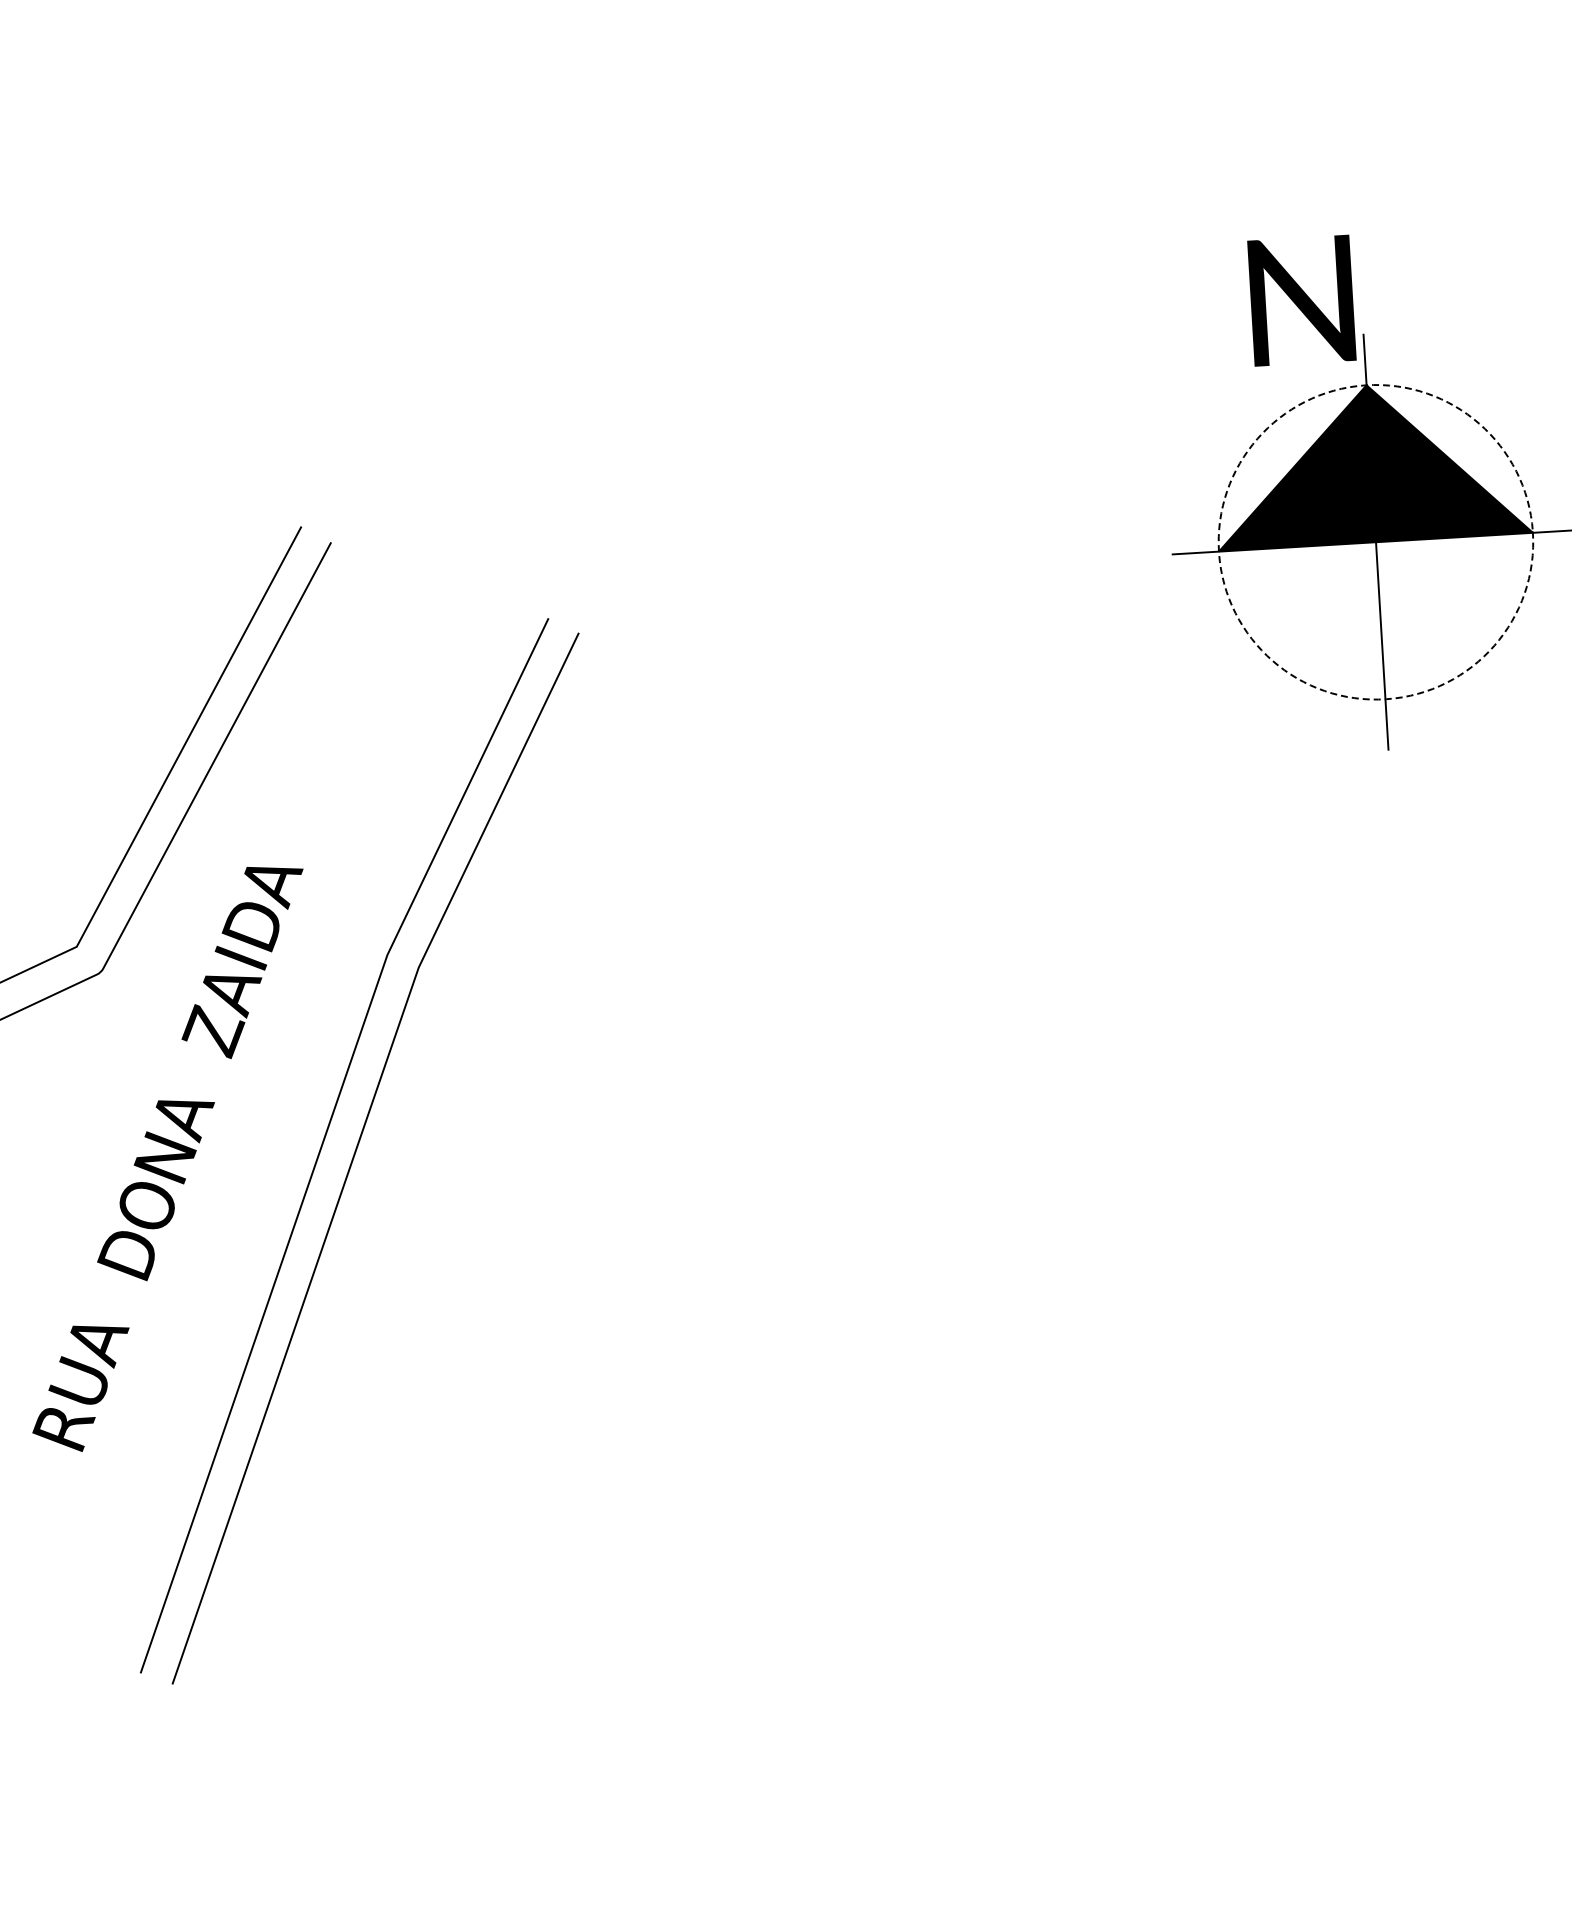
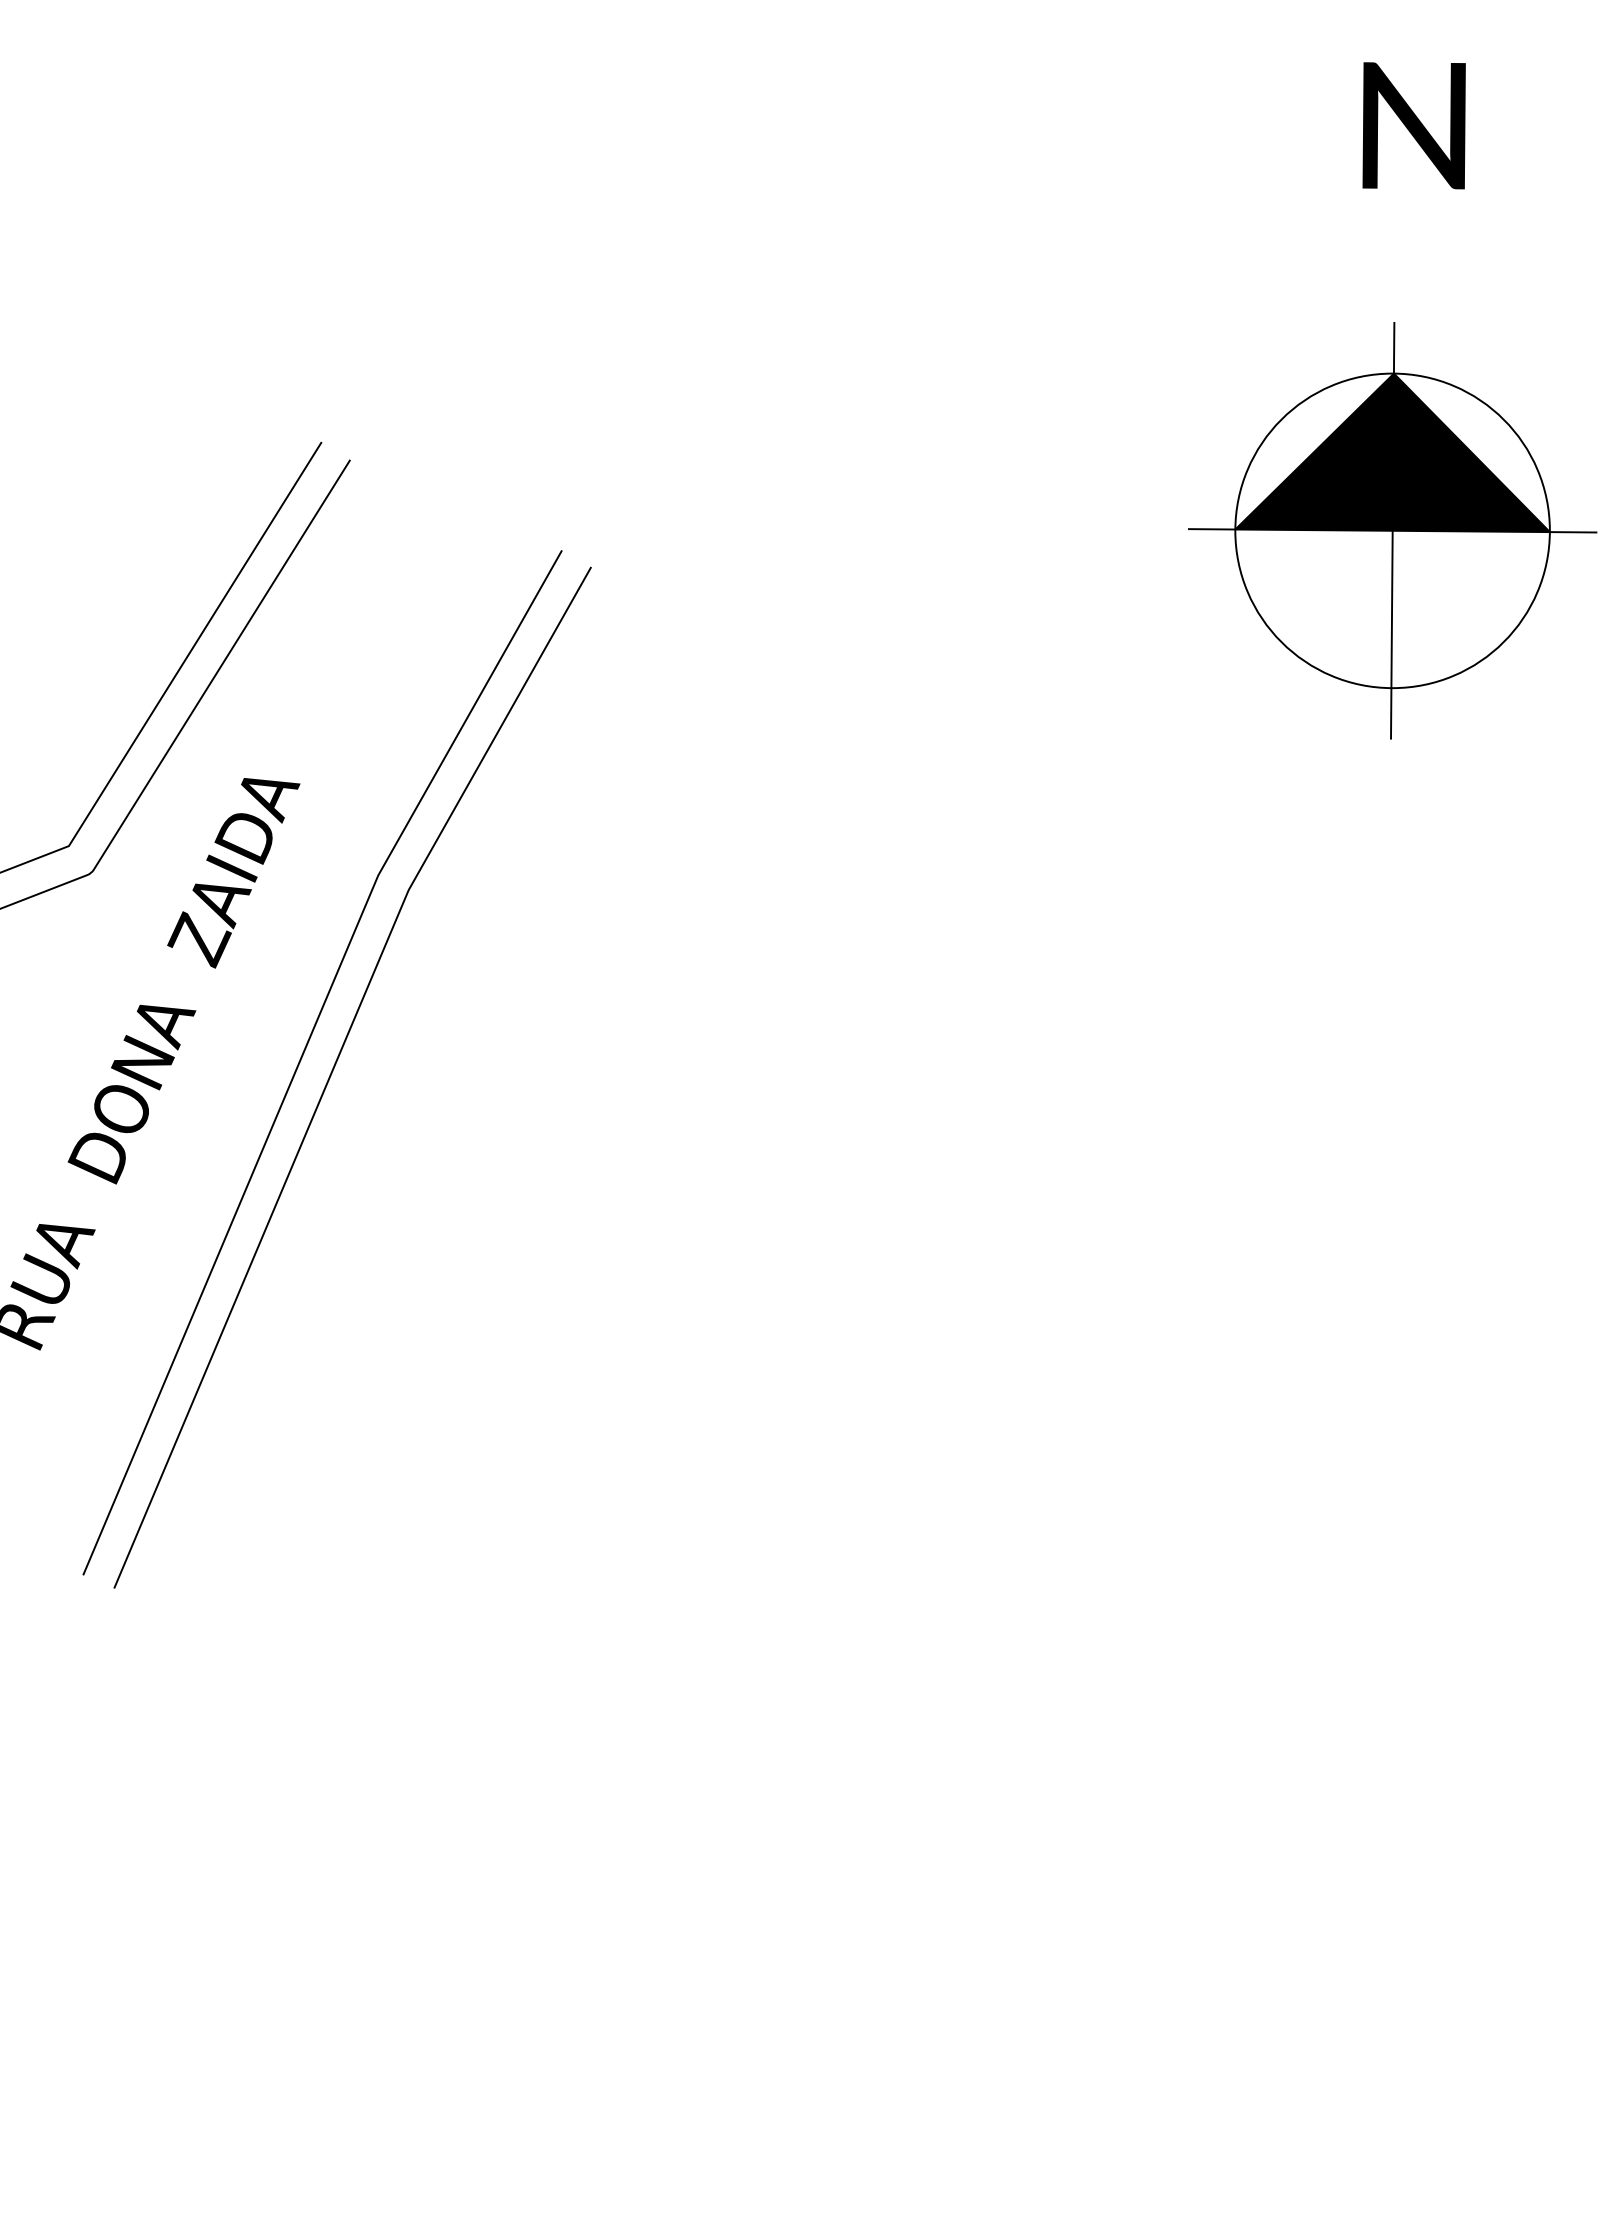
text: (1301, 300) -> (1413, 125), moved
circle: (1375, 541) -> (1392, 530), dashed -> solid

